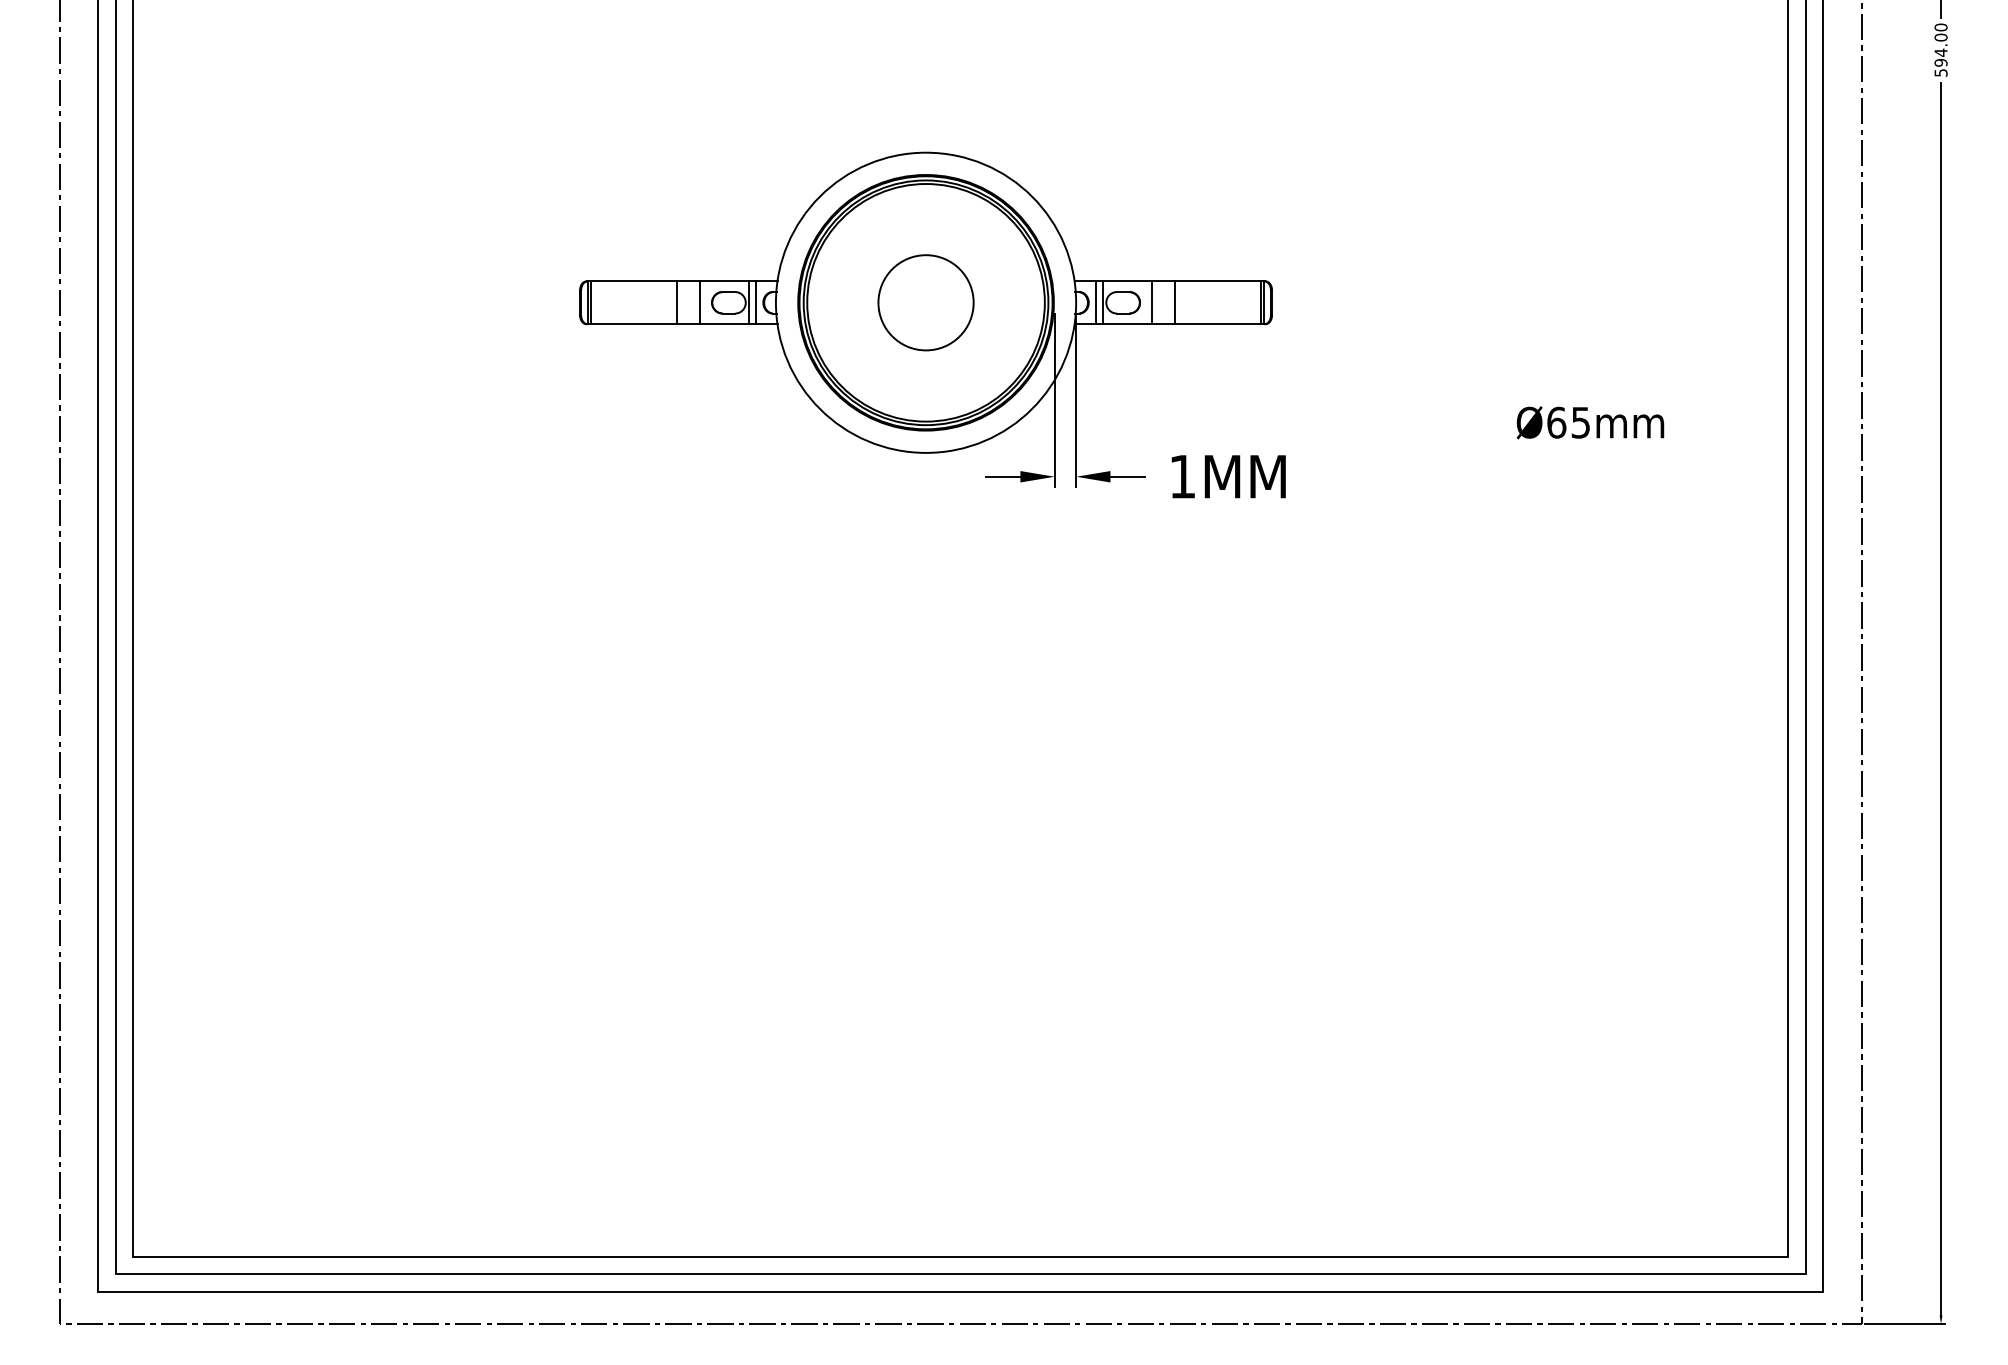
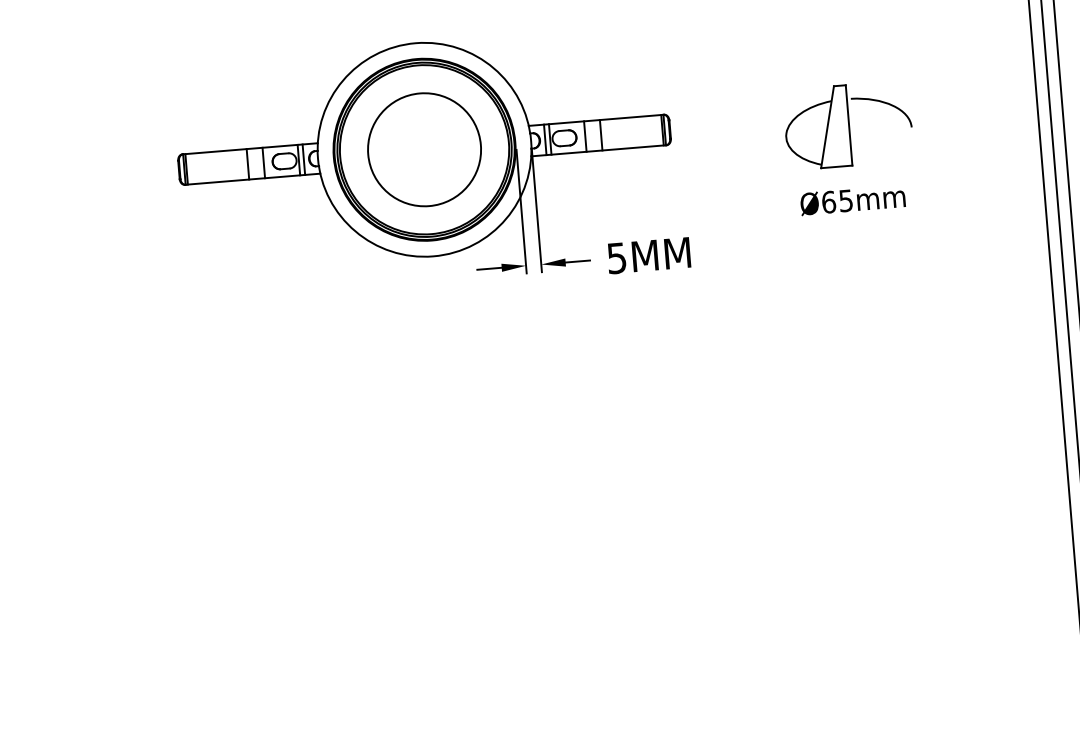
circle: (925, 302) -> (424, 149), size x1.67
part: (1521, 317) -> (848, 125), added
text: (1590, 422) -> (852, 200), moved
text: (1182, 476) -> (616, 258), 1MM -> 5MM

